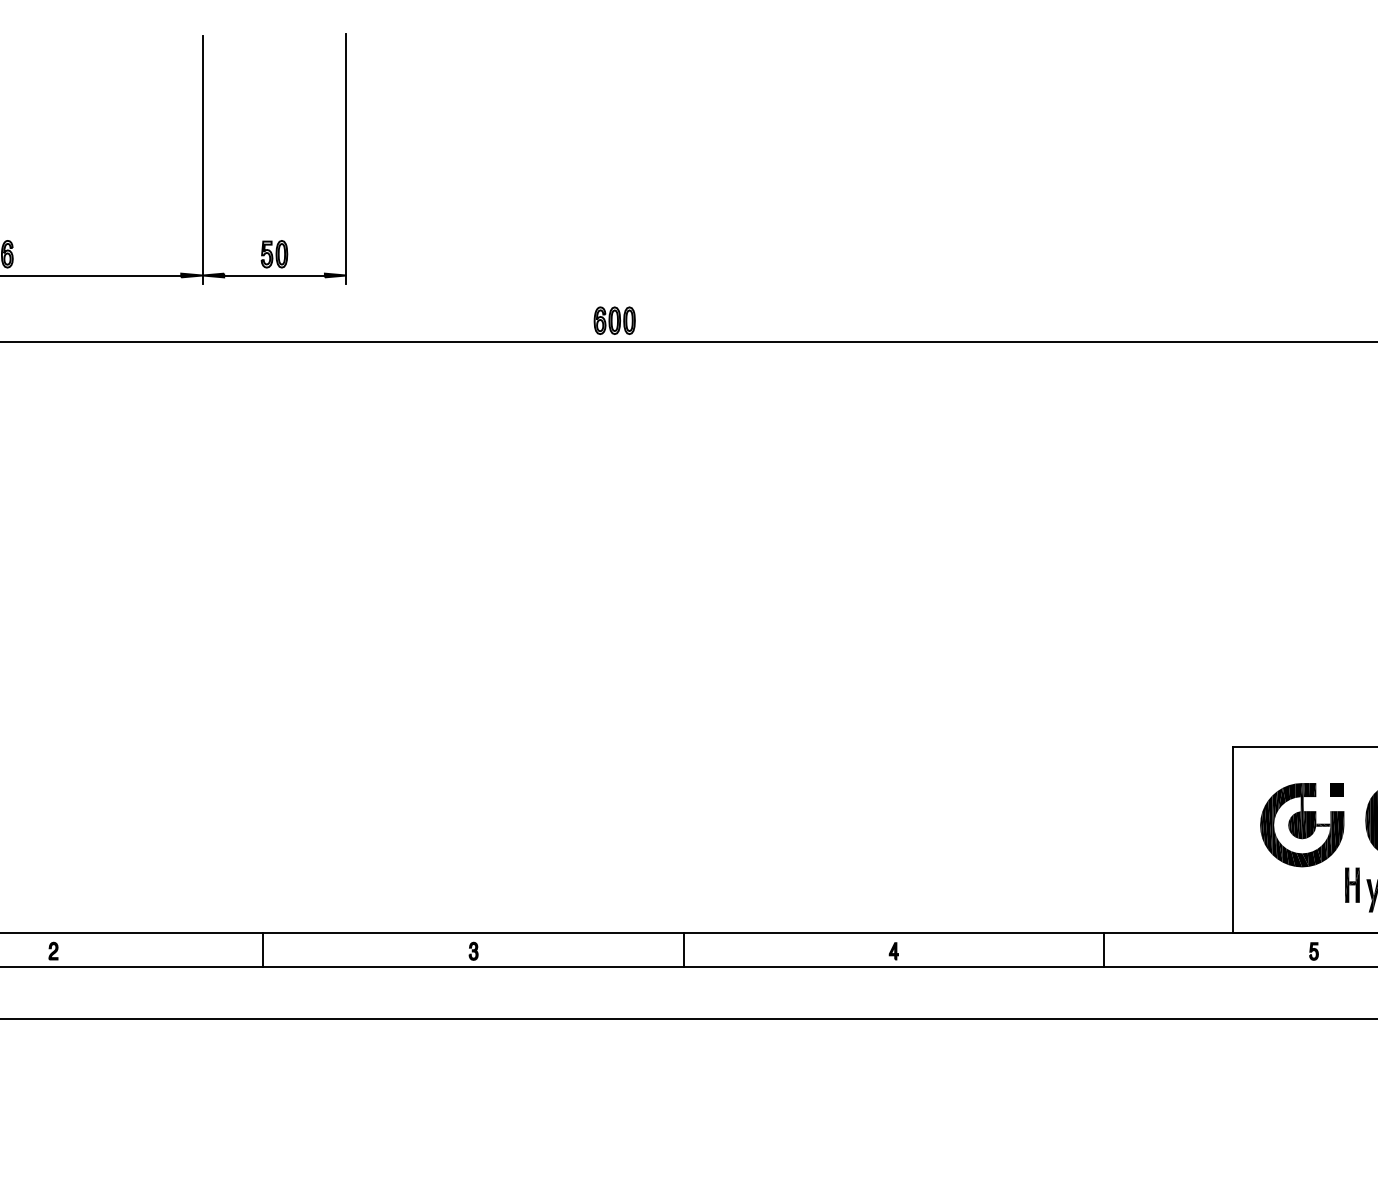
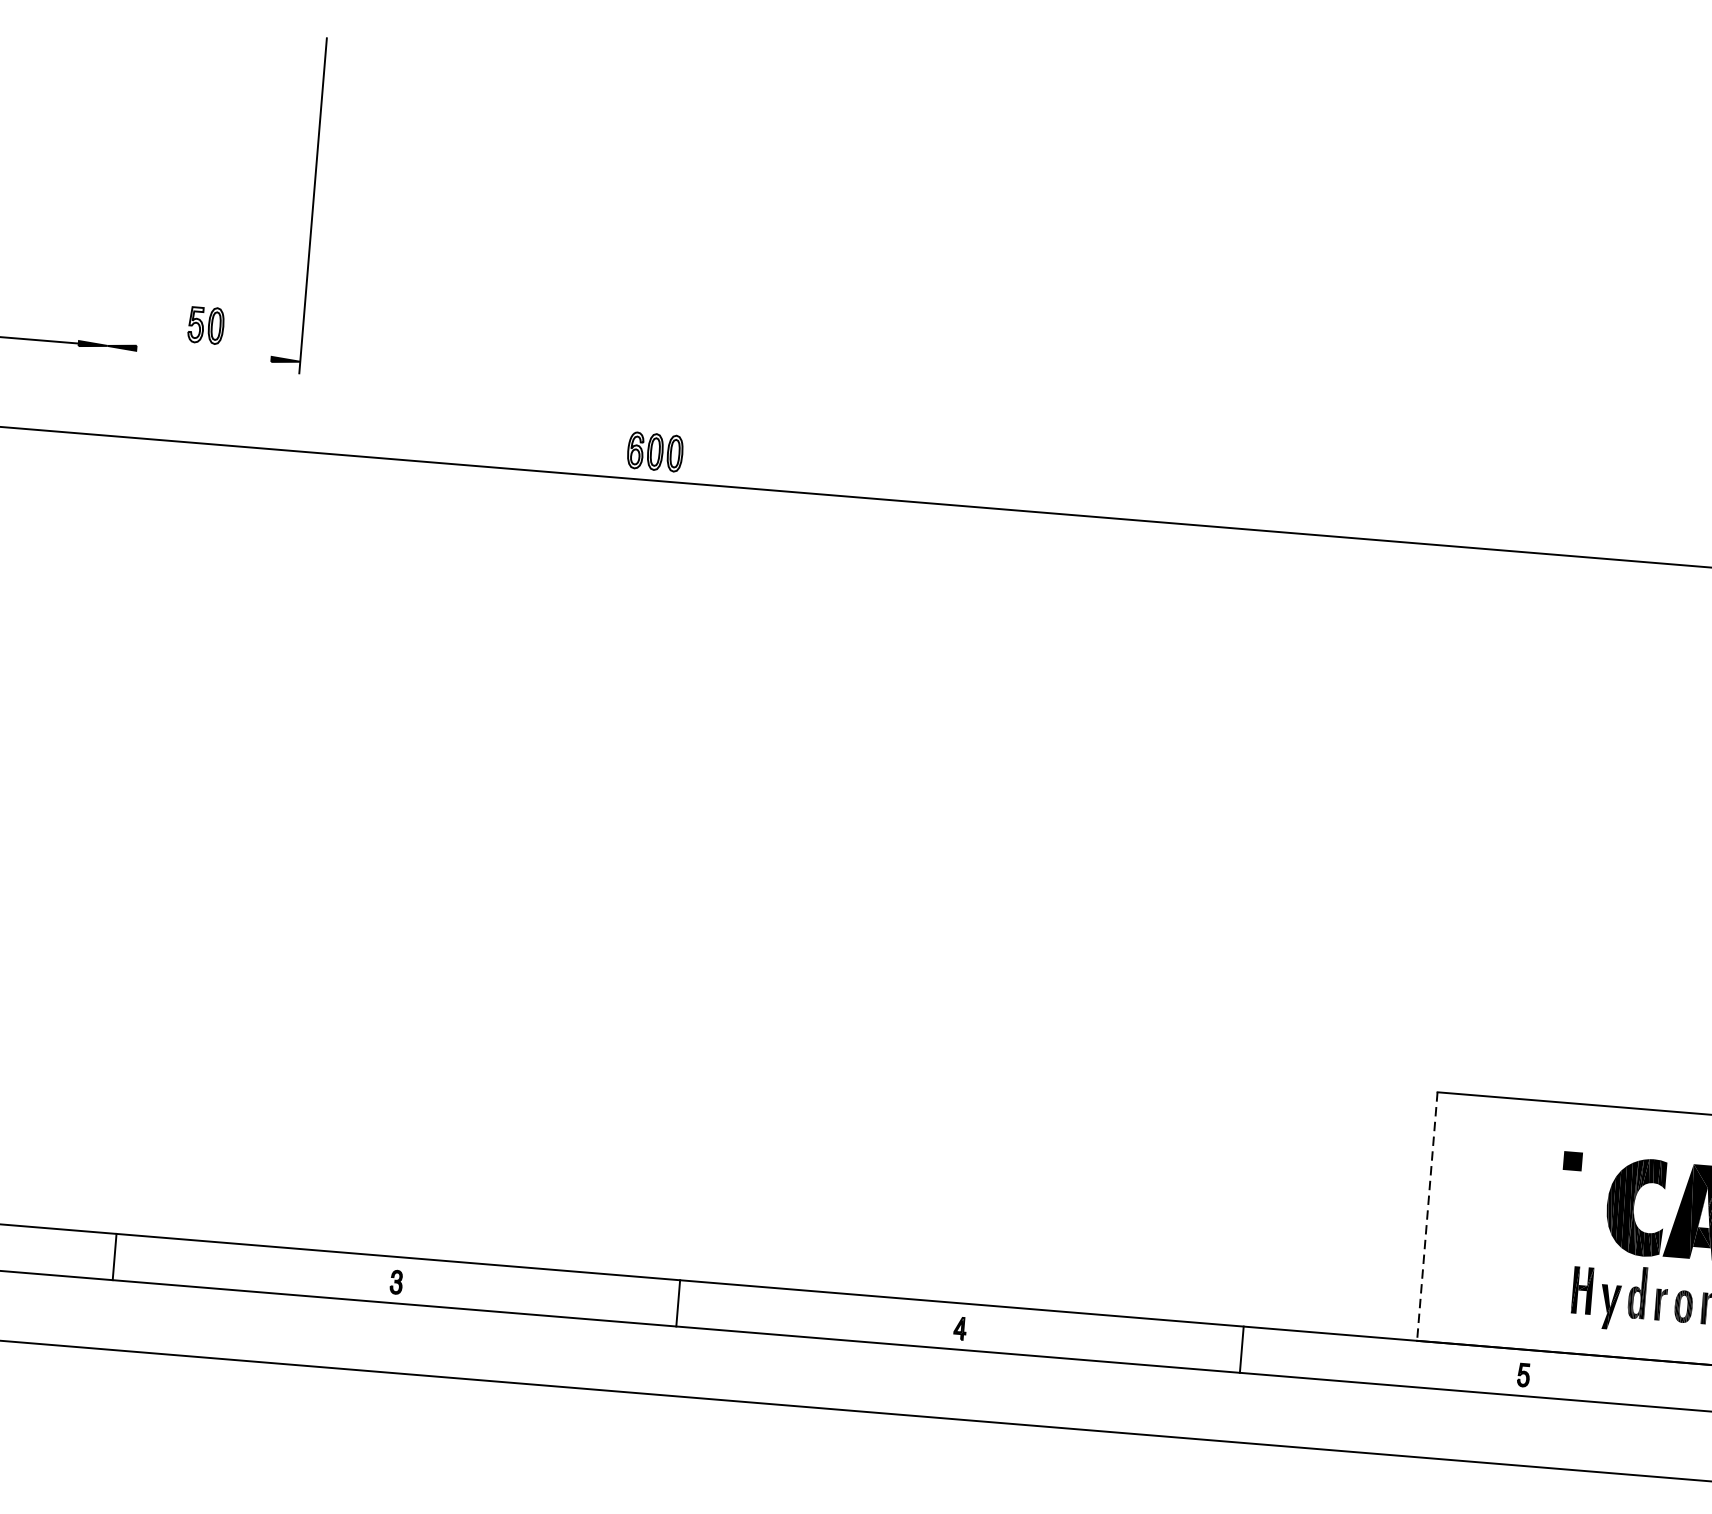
line: (202, 159) -> (120, 190), removed
line: (274, 275) -> (203, 353), removed
part: (1302, 825) -> (1522, 1204), removed
line: (1232, 839) -> (1426, 1215), solid -> dashed

